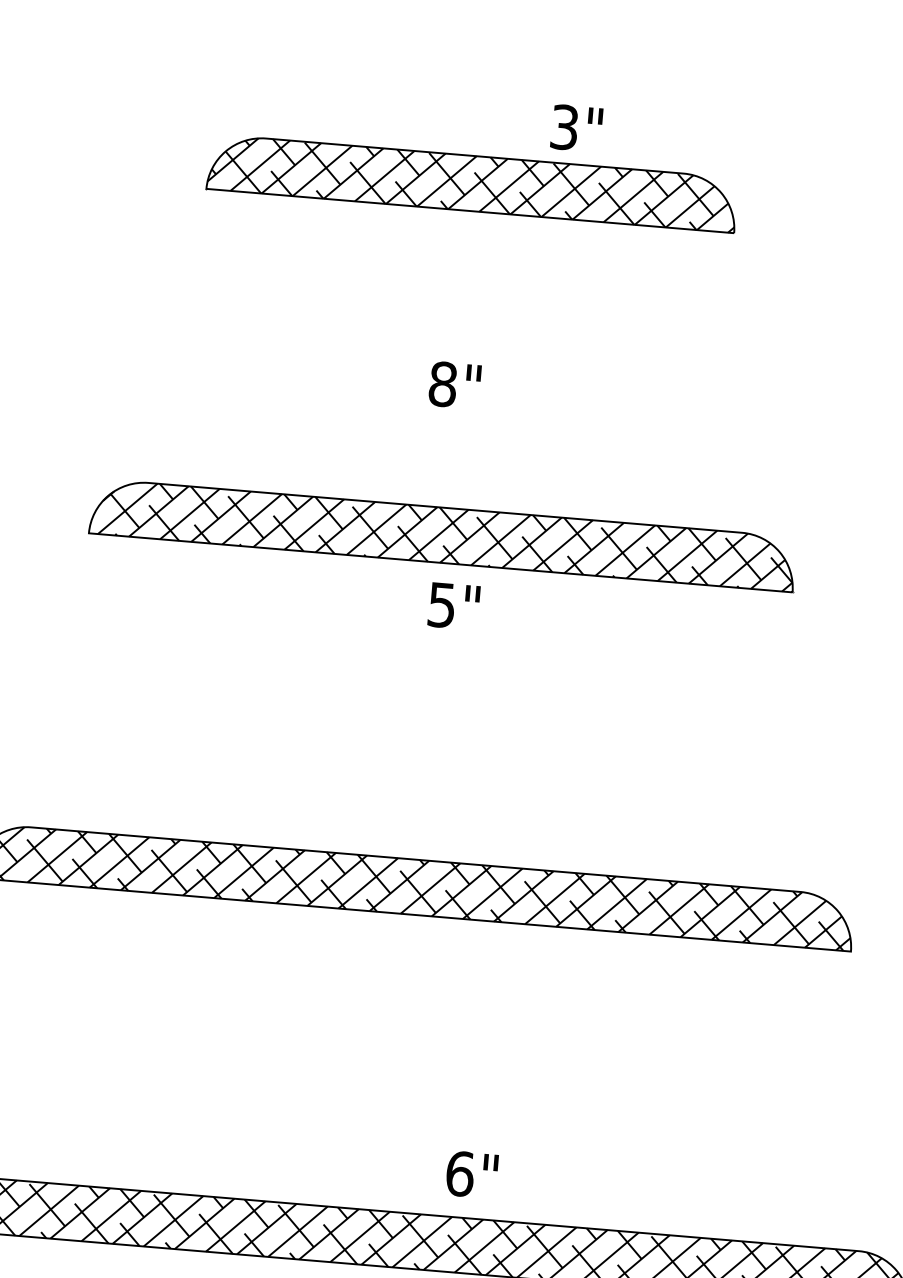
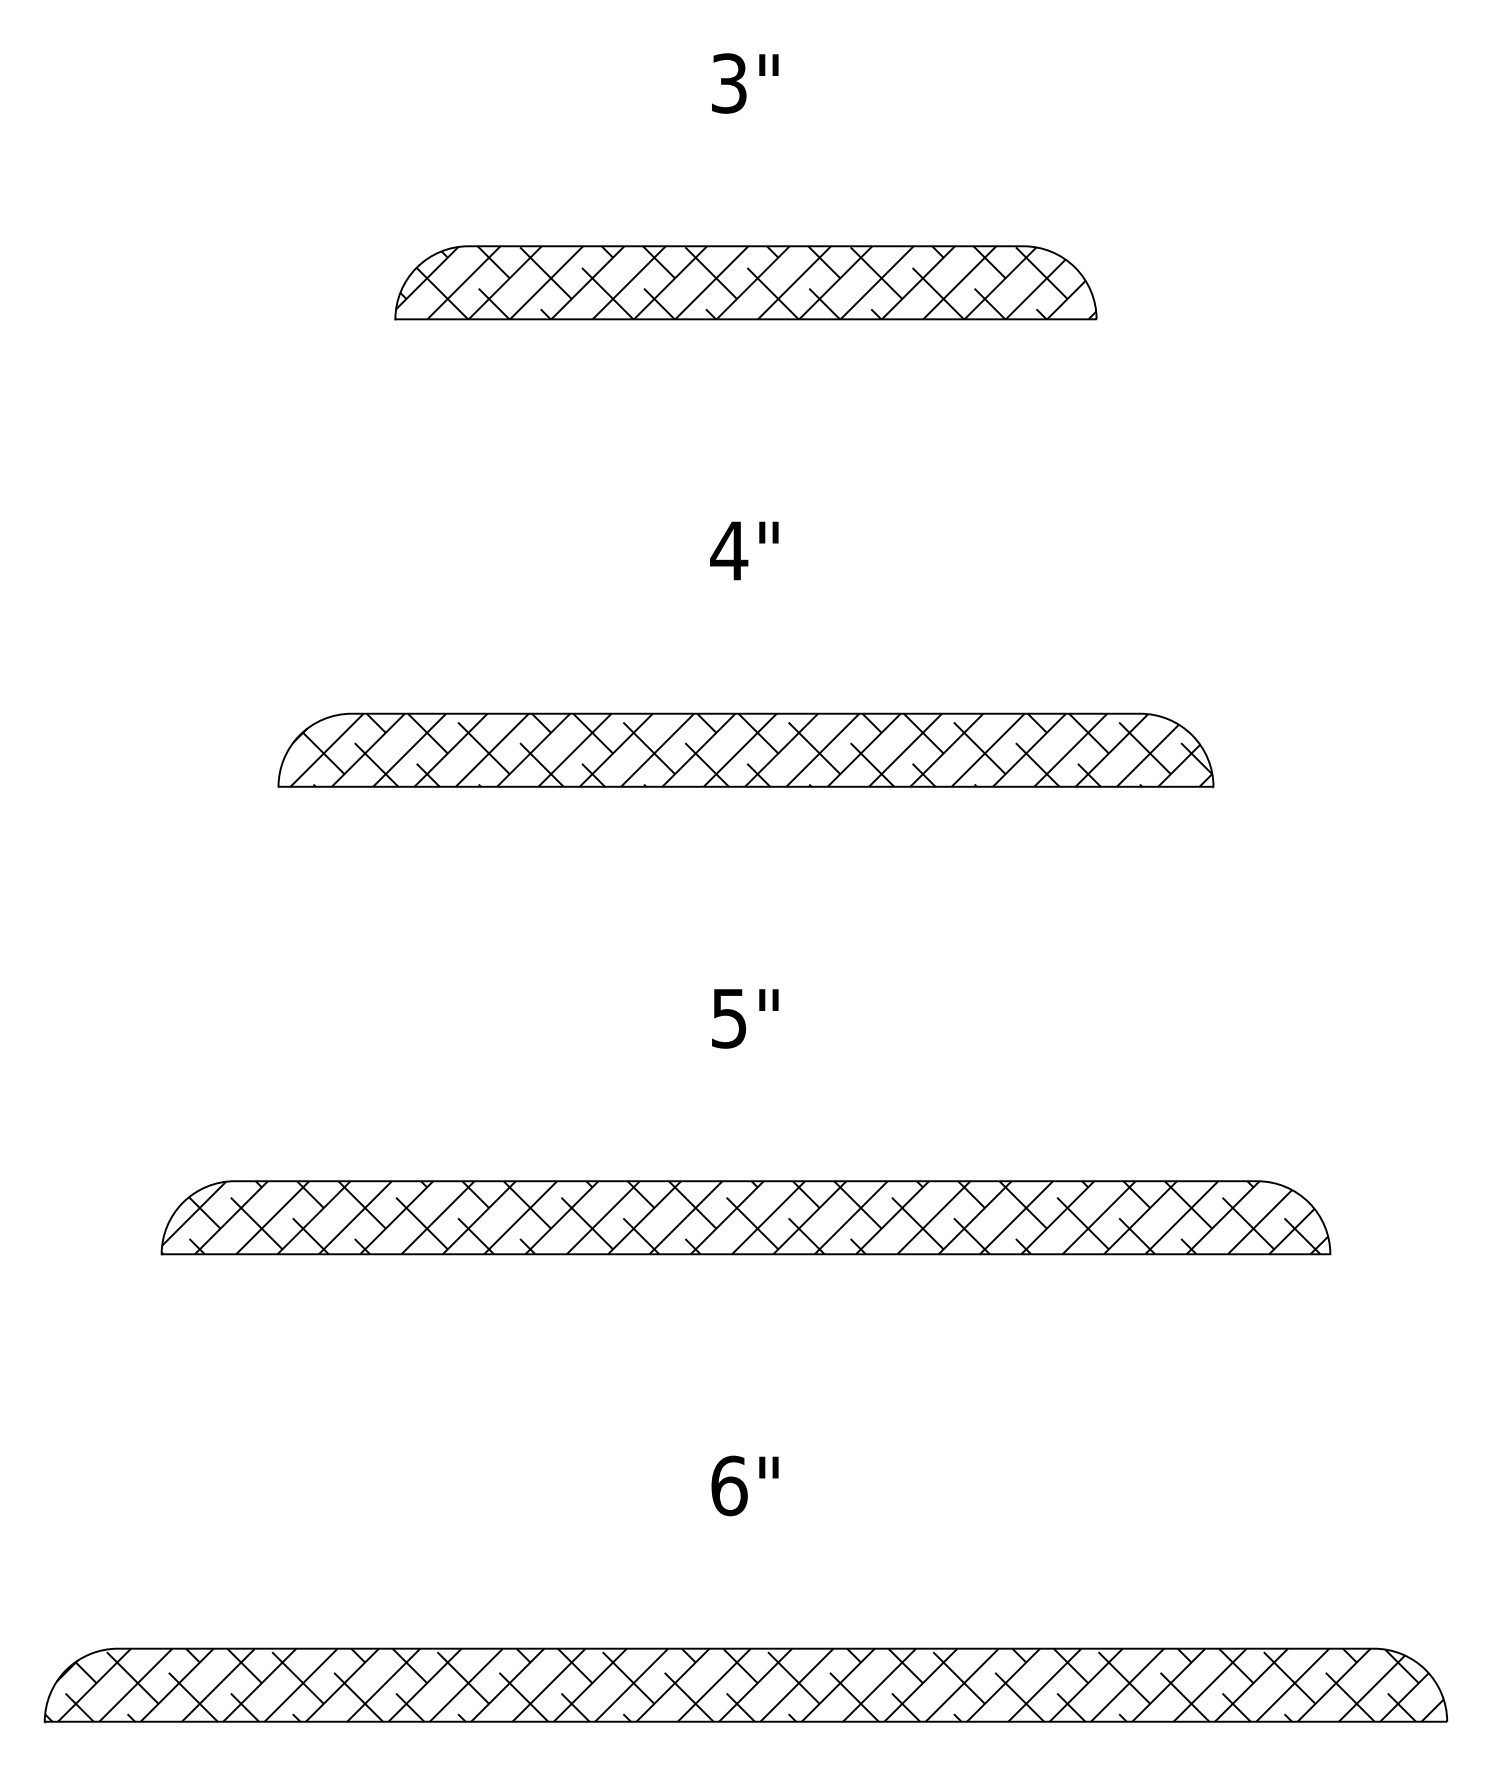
text: (576, 128) -> (745, 83), moved
text: (443, 383) -> (729, 550), 8" -> 4"
text: (454, 606) -> (745, 1018), moved
text: (471, 1174) -> (744, 1485), moved

